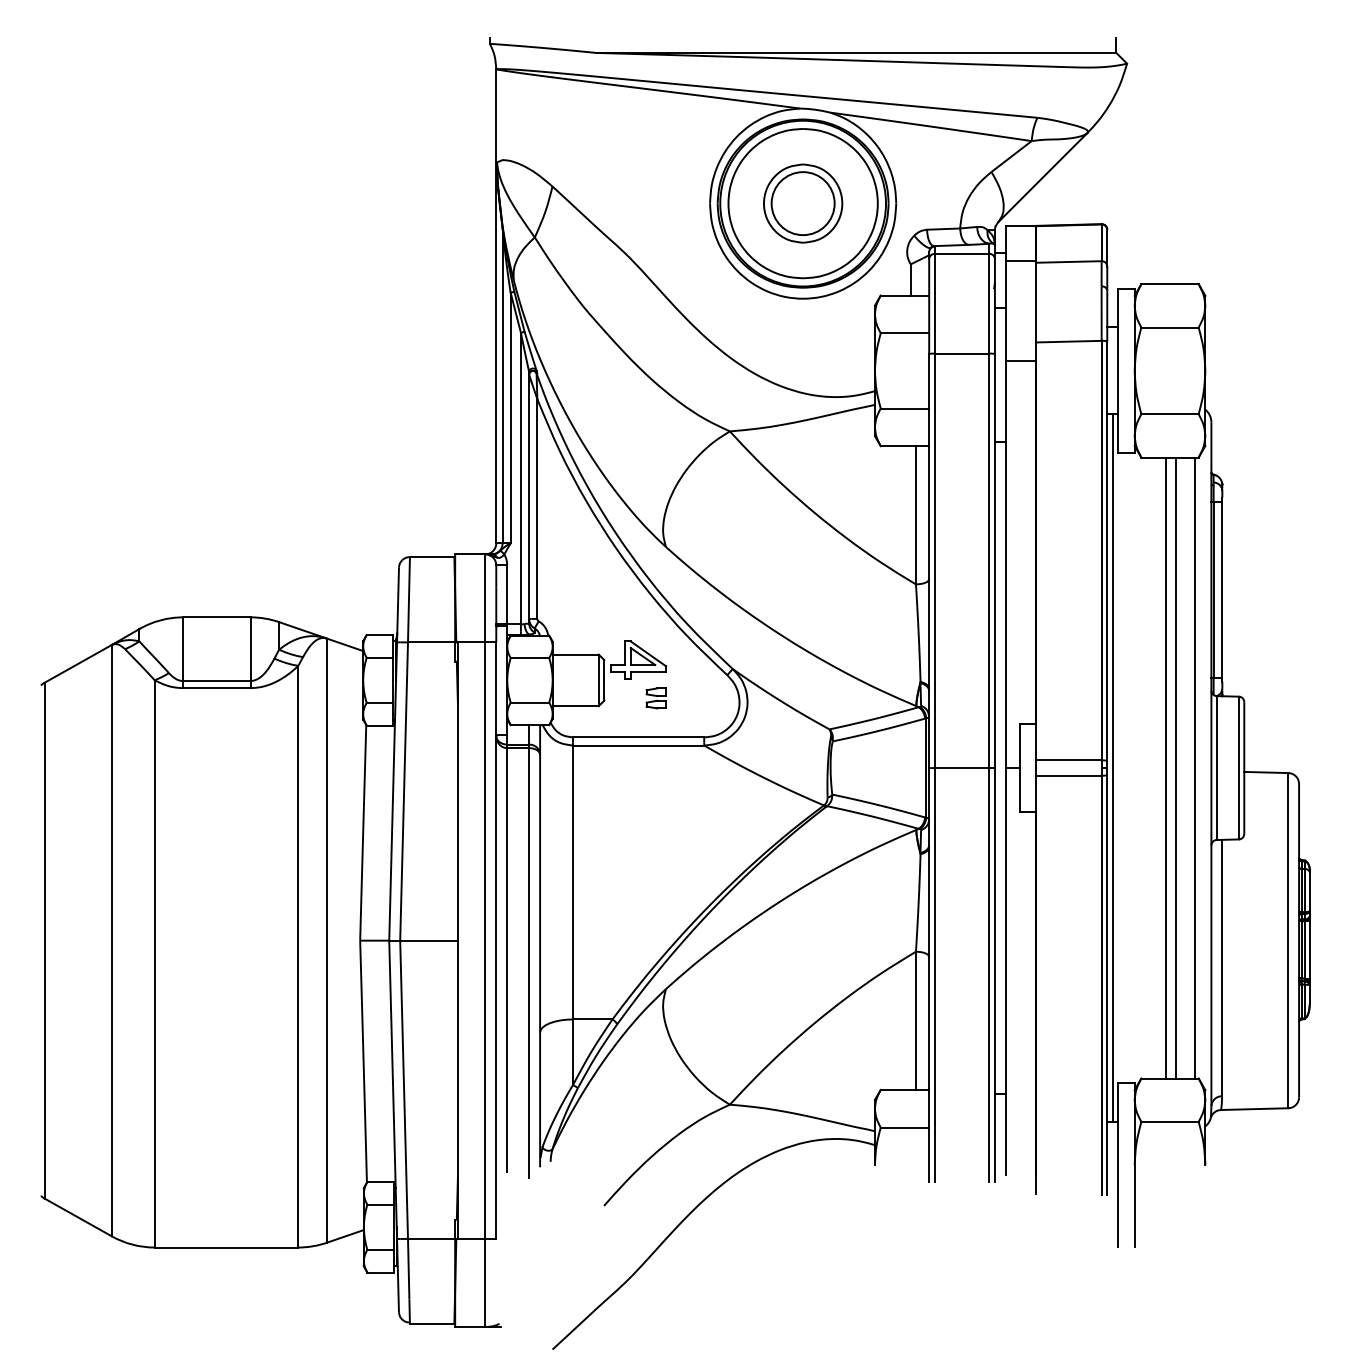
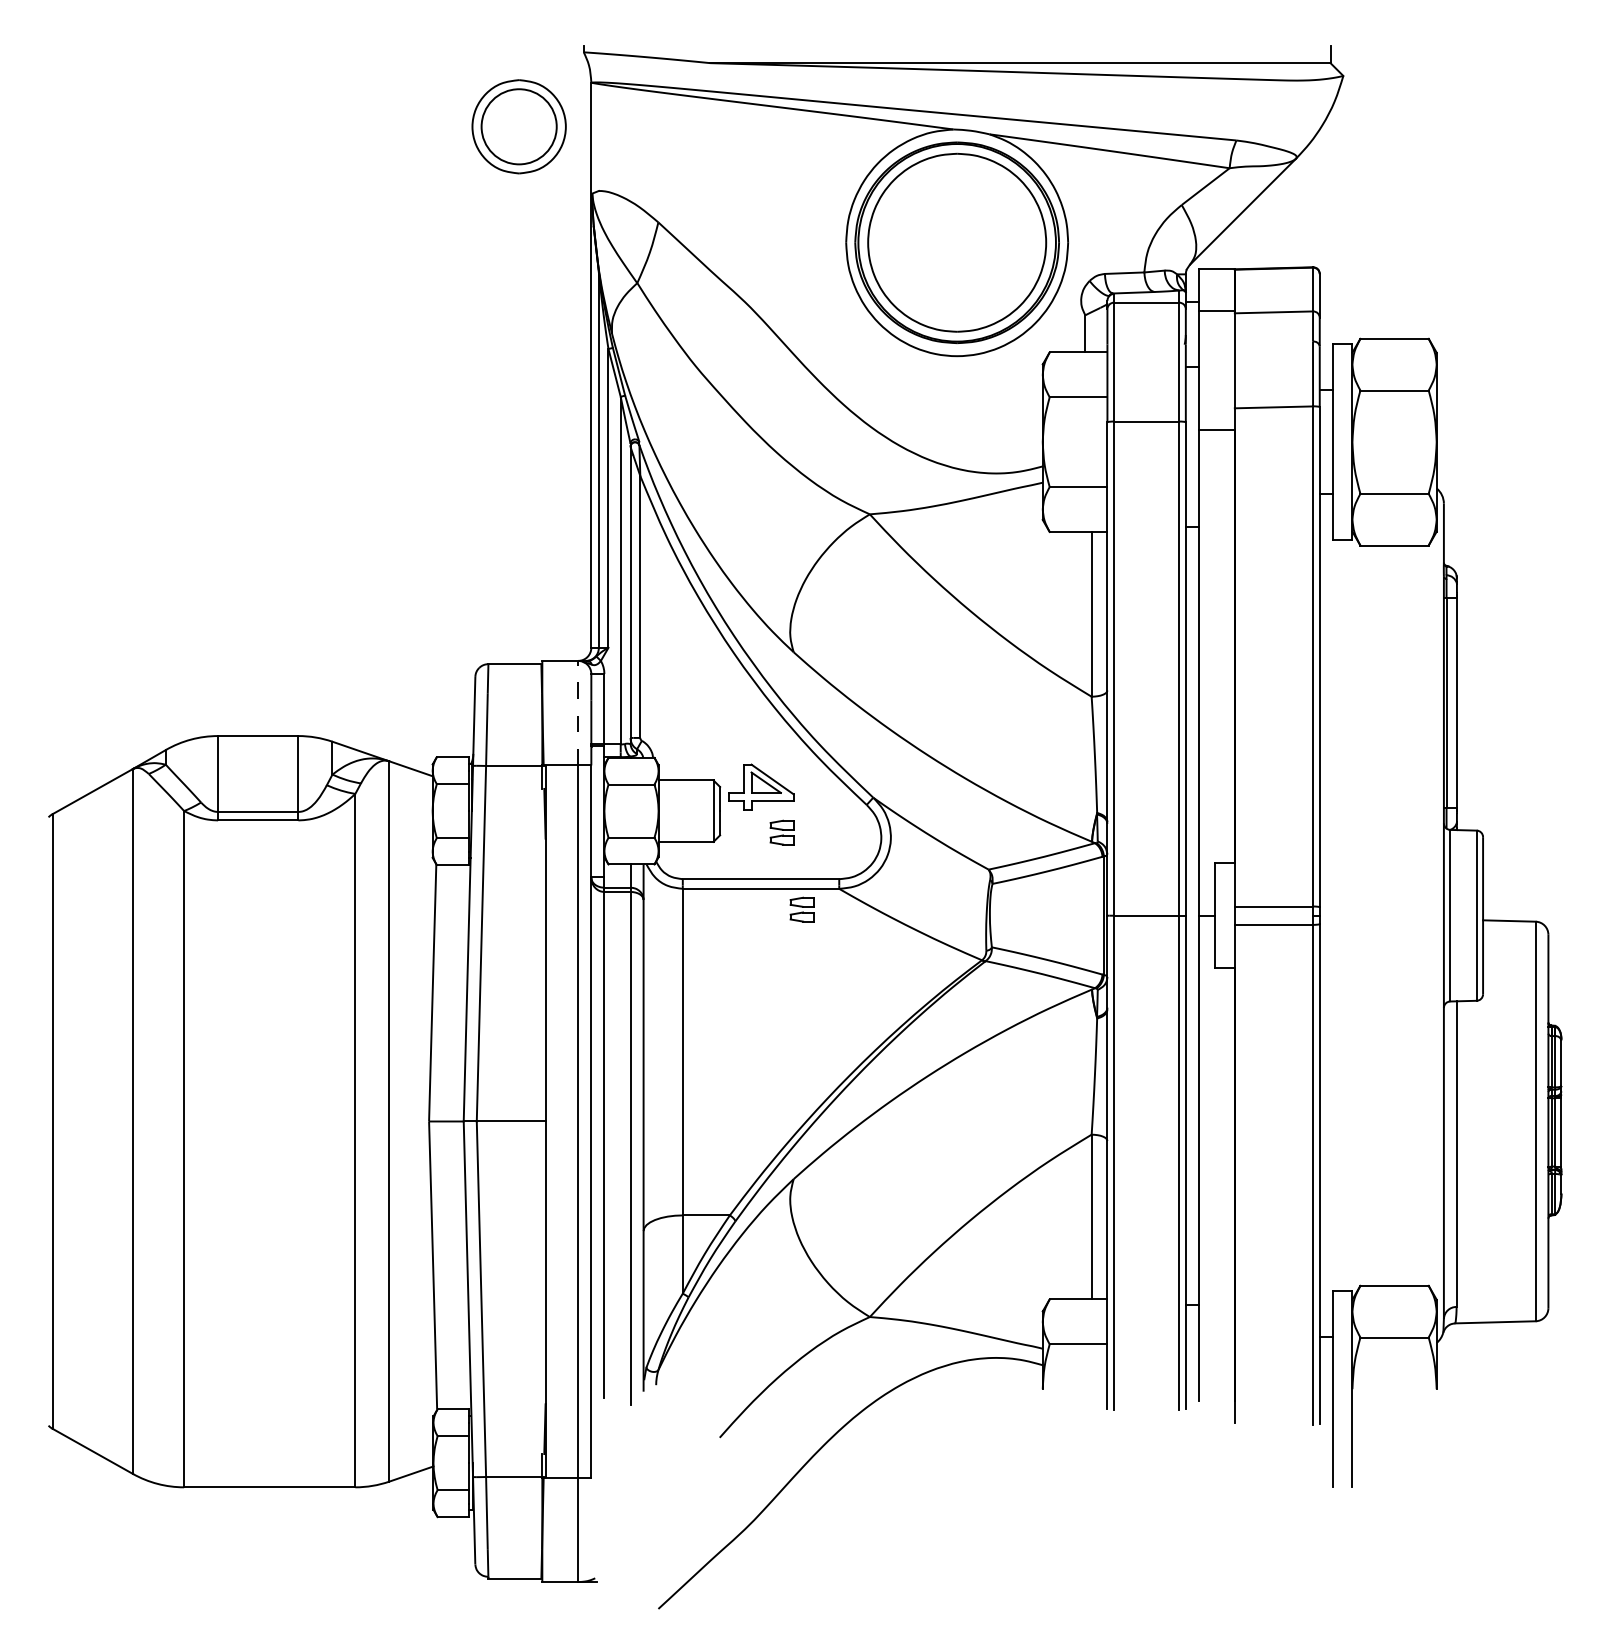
part: (802, 203) -> (518, 126), moved
line: (485, 597) -> (578, 712), solid -> dashed
part: (672, 762) -> (801, 909), added
line: (1112, 767) -> (1326, 915), removed
line: (1165, 767) -> (1389, 915), removed
line: (1175, 767) -> (1401, 915), removed
line: (1195, 767) -> (1424, 915), removed

